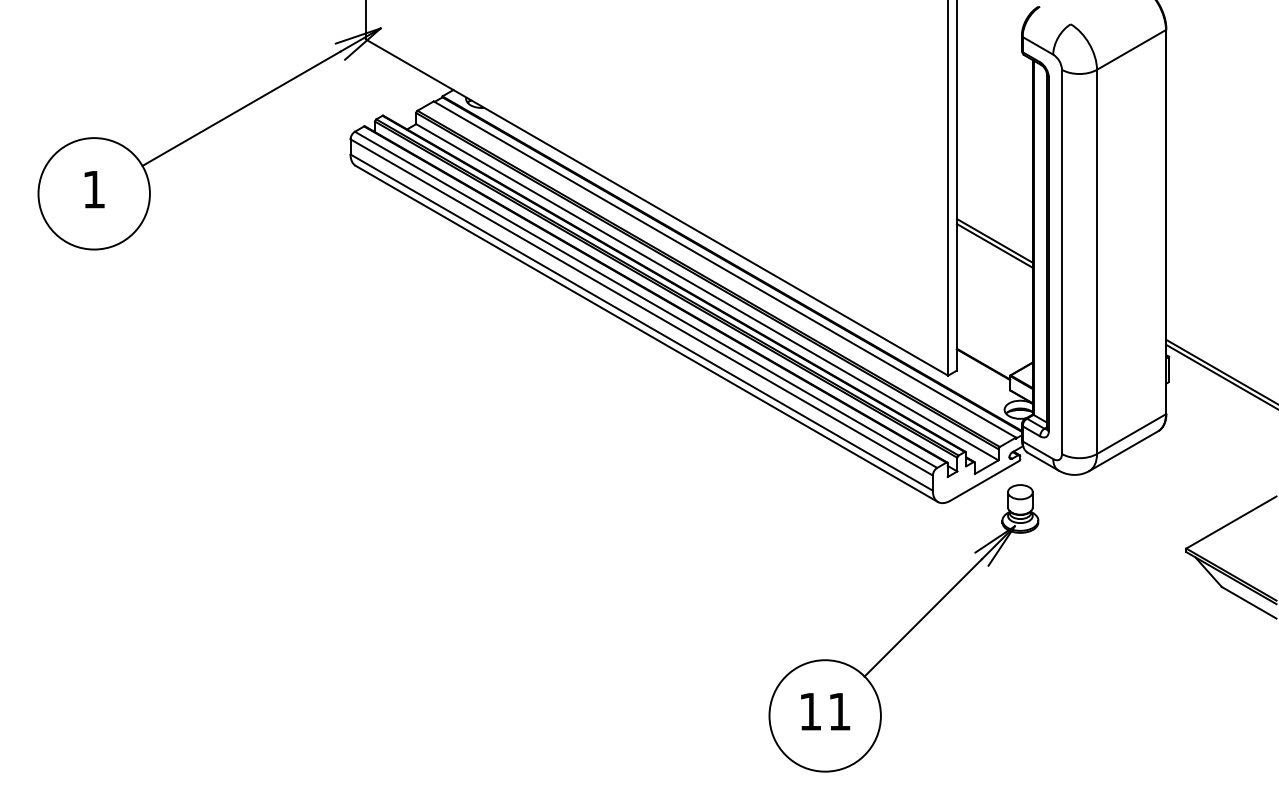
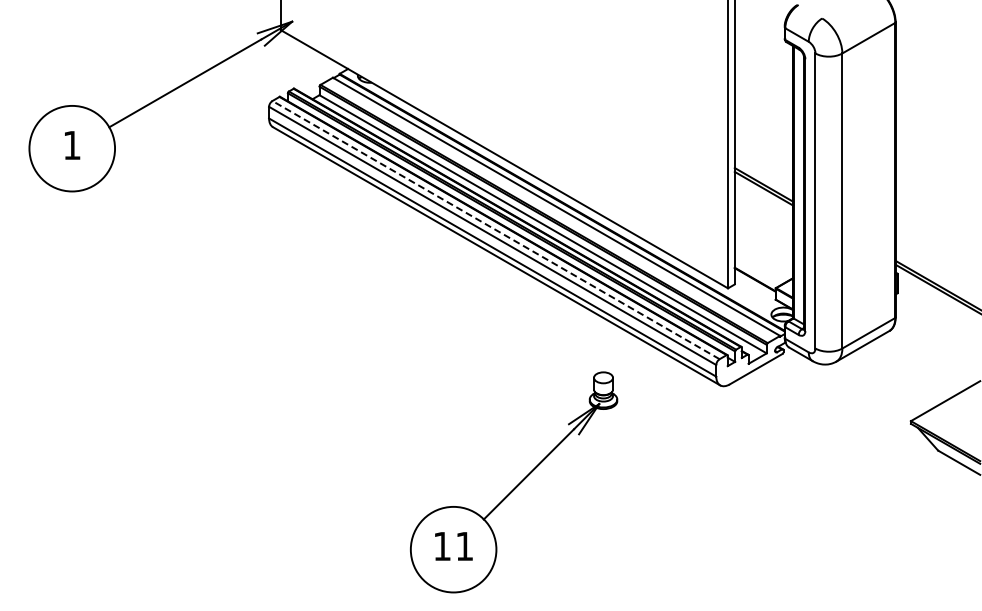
line: (645, 299) -> (495, 229), solid -> dashed
part: (904, 628) -> (514, 482), moved

